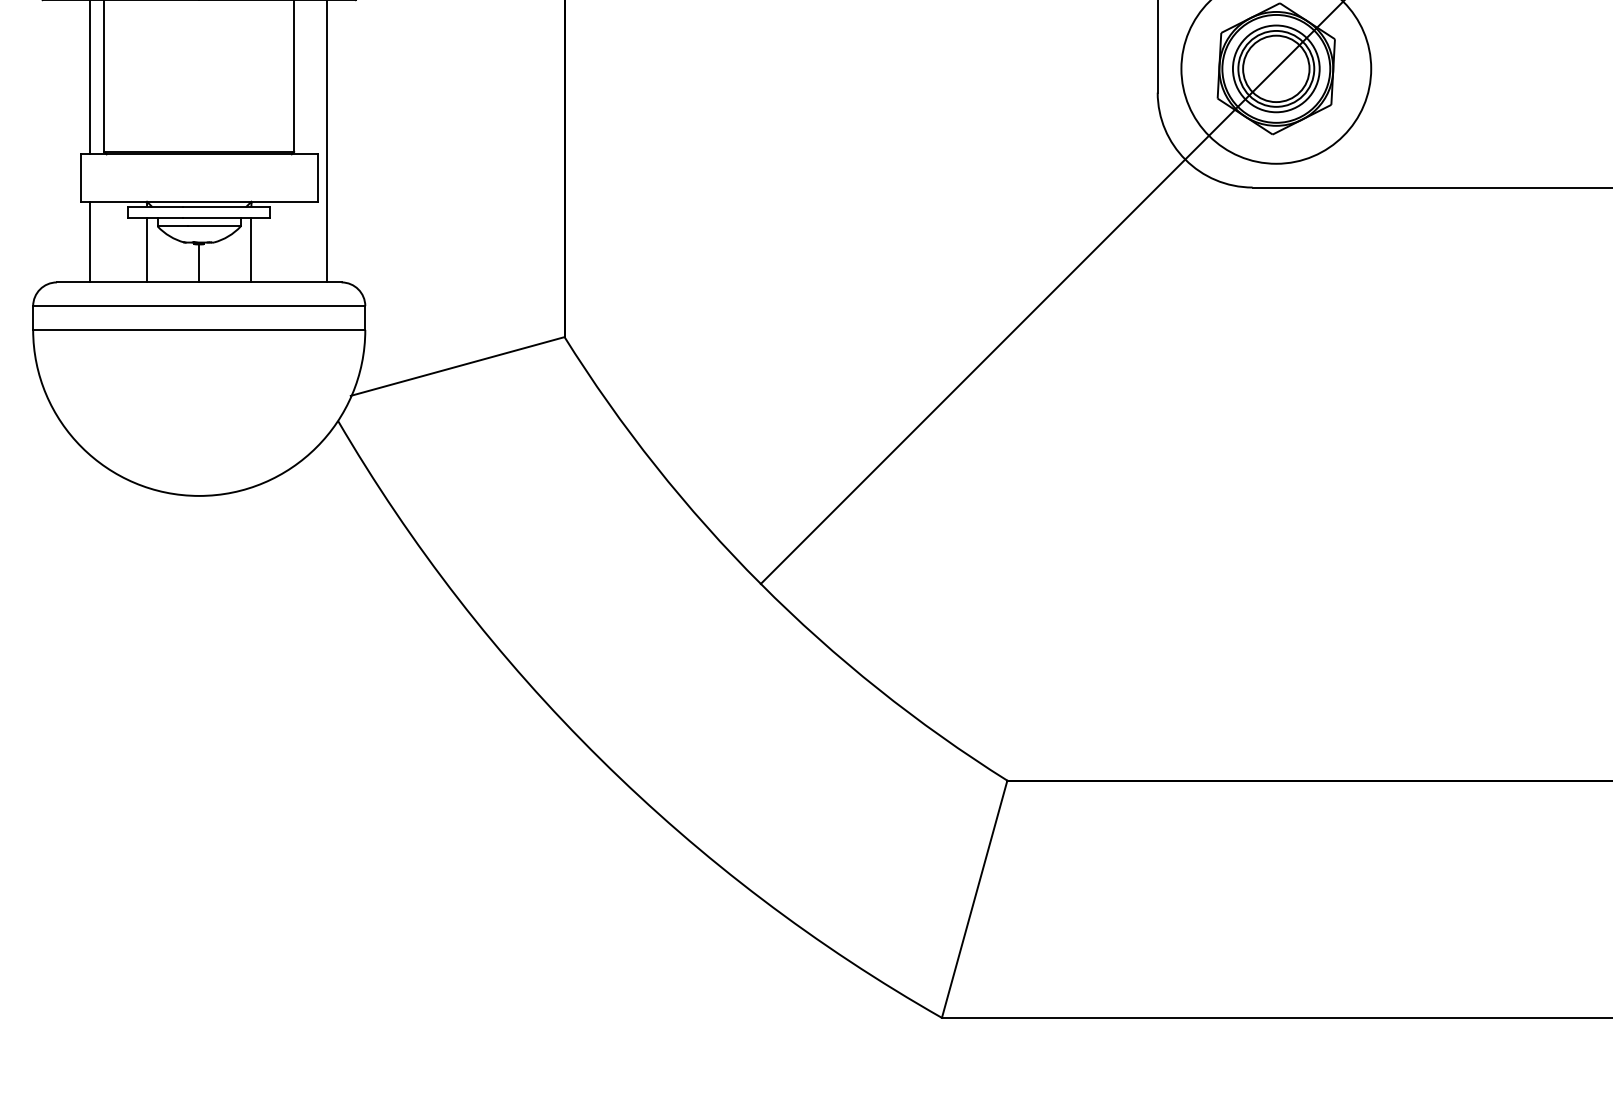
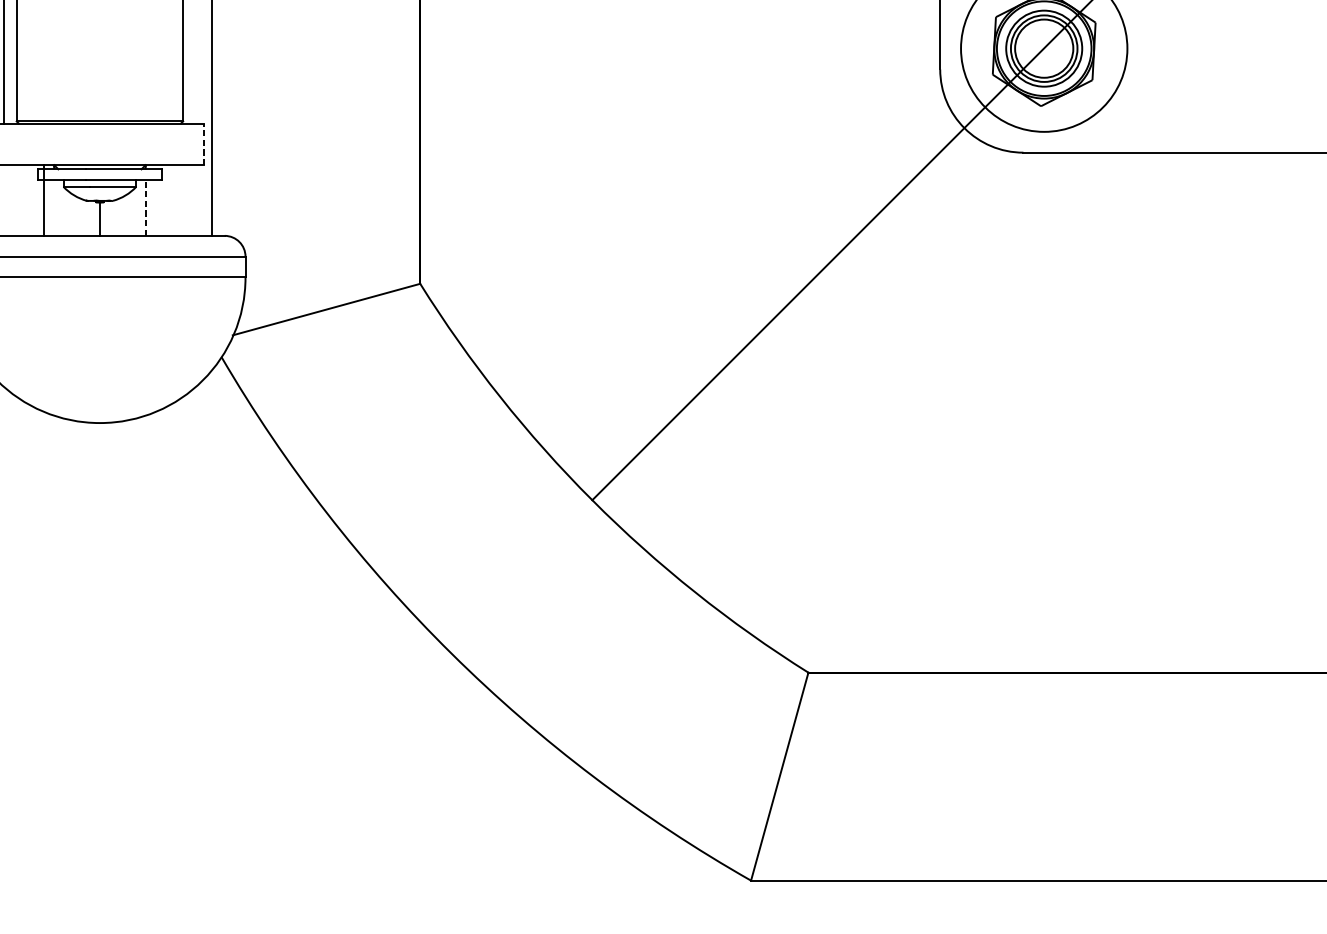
line: (317, 178) -> (203, 144), solid -> dashed
line: (90, 241) -> (44, 199), moved
line: (251, 249) -> (145, 207), solid -> dashed
line: (147, 250) -> (54, 207), removed

